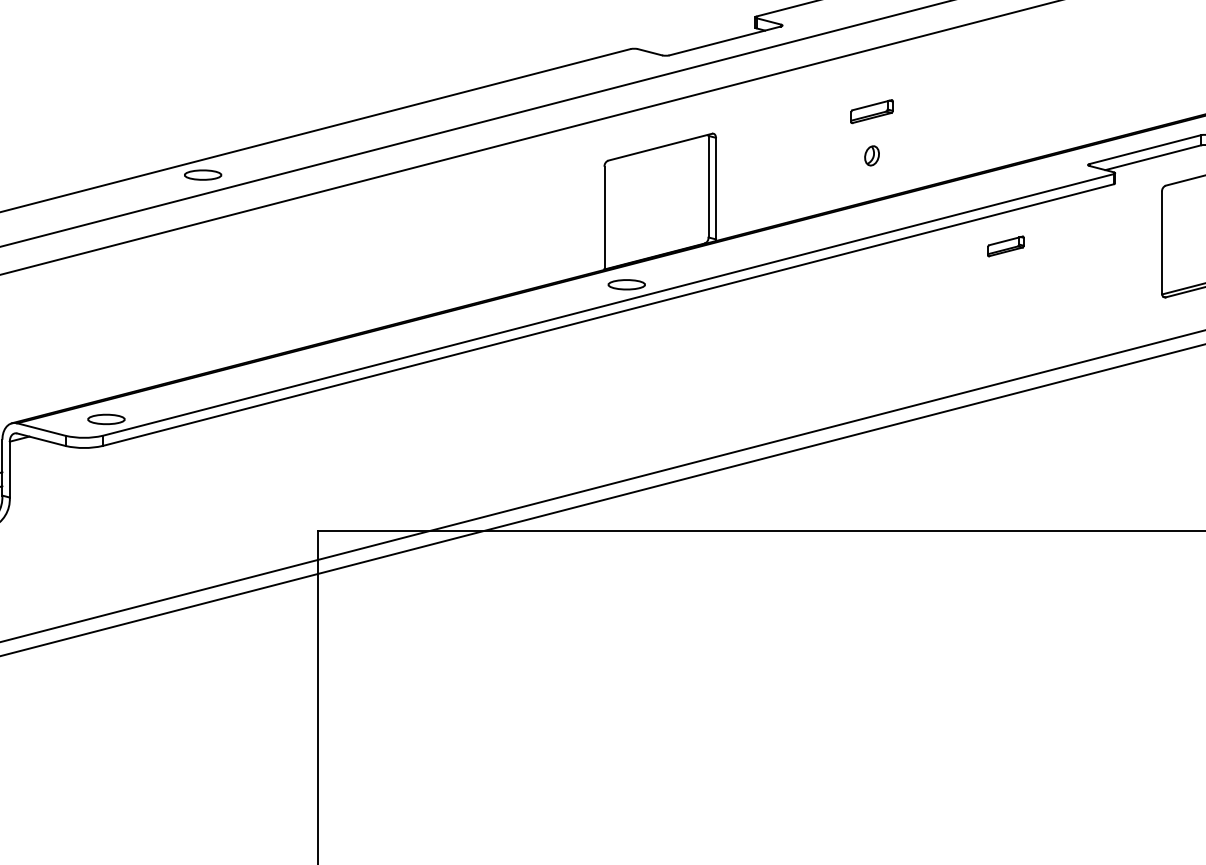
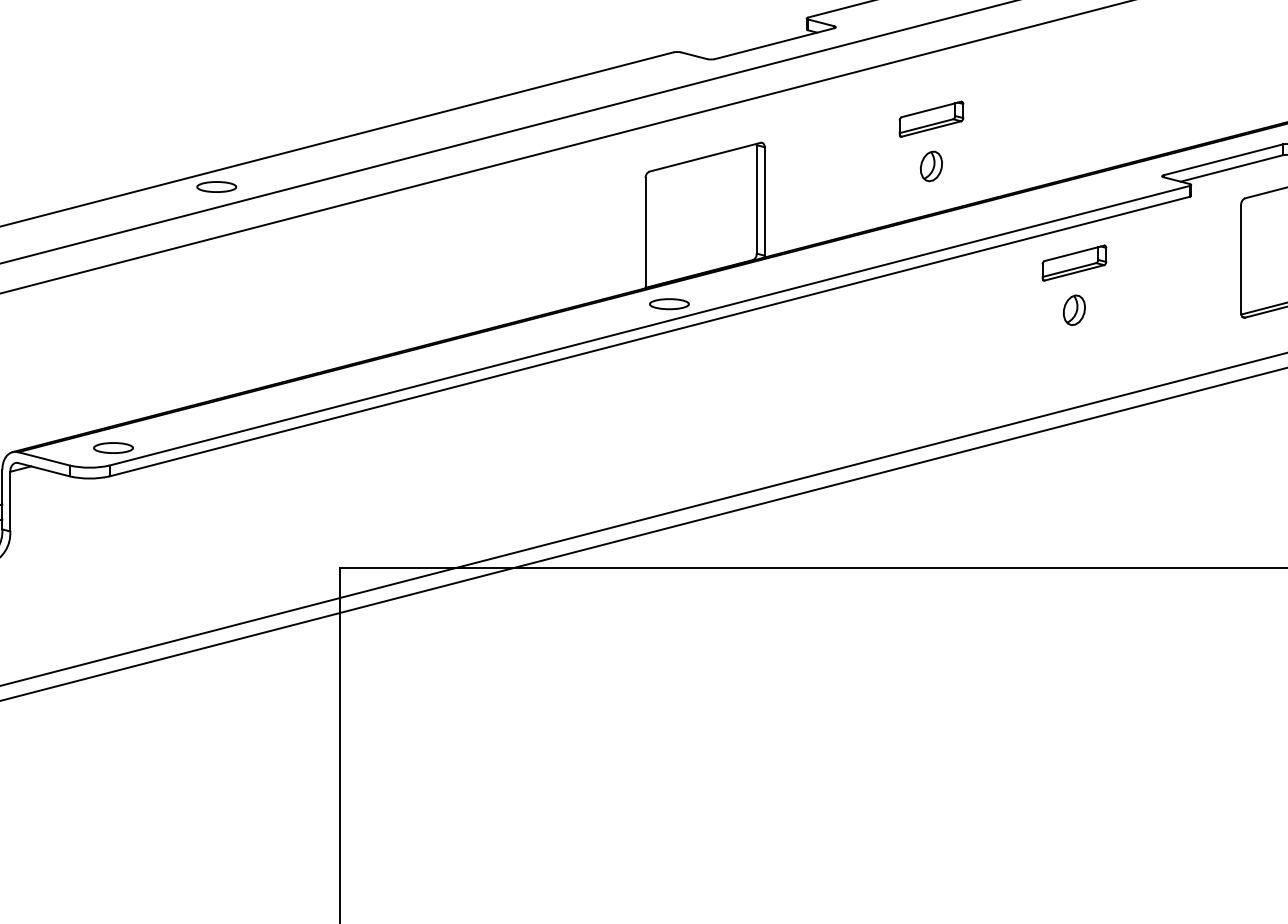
part: (871, 111) -> (930, 119), size x1.43
part: (871, 155) -> (930, 166), size x1.43
part: (1005, 246) -> (1073, 263), size x1.67
part: (1005, 290) -> (1073, 310), added

